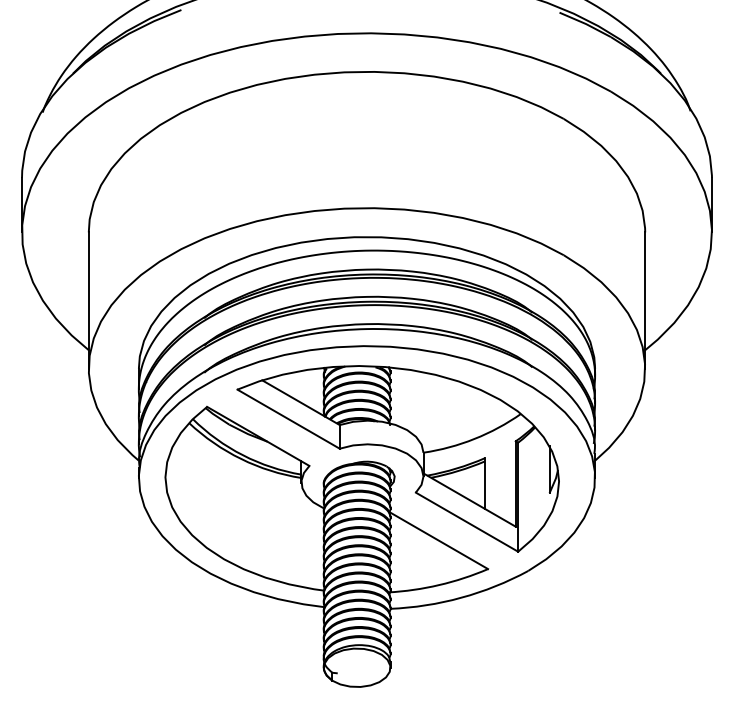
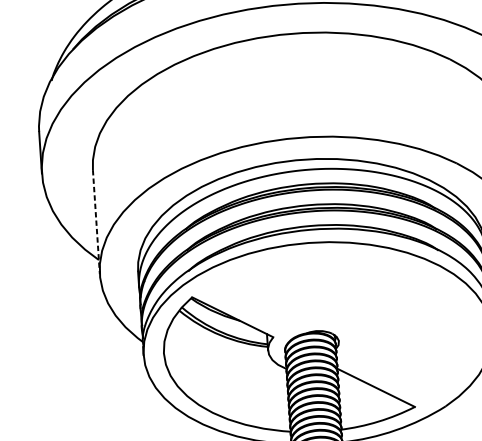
line: (88, 301) -> (96, 222), solid -> dashed
part: (401, 452) -> (342, 322), removed

